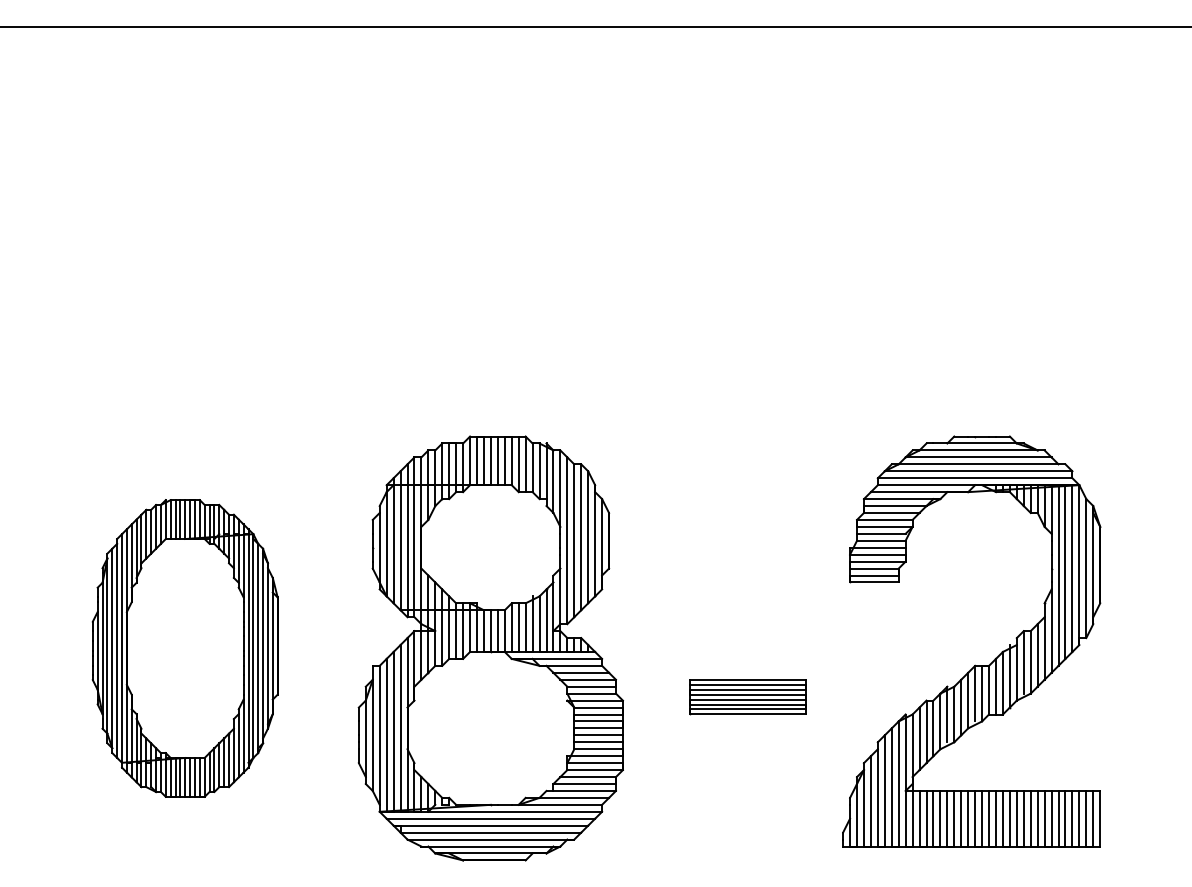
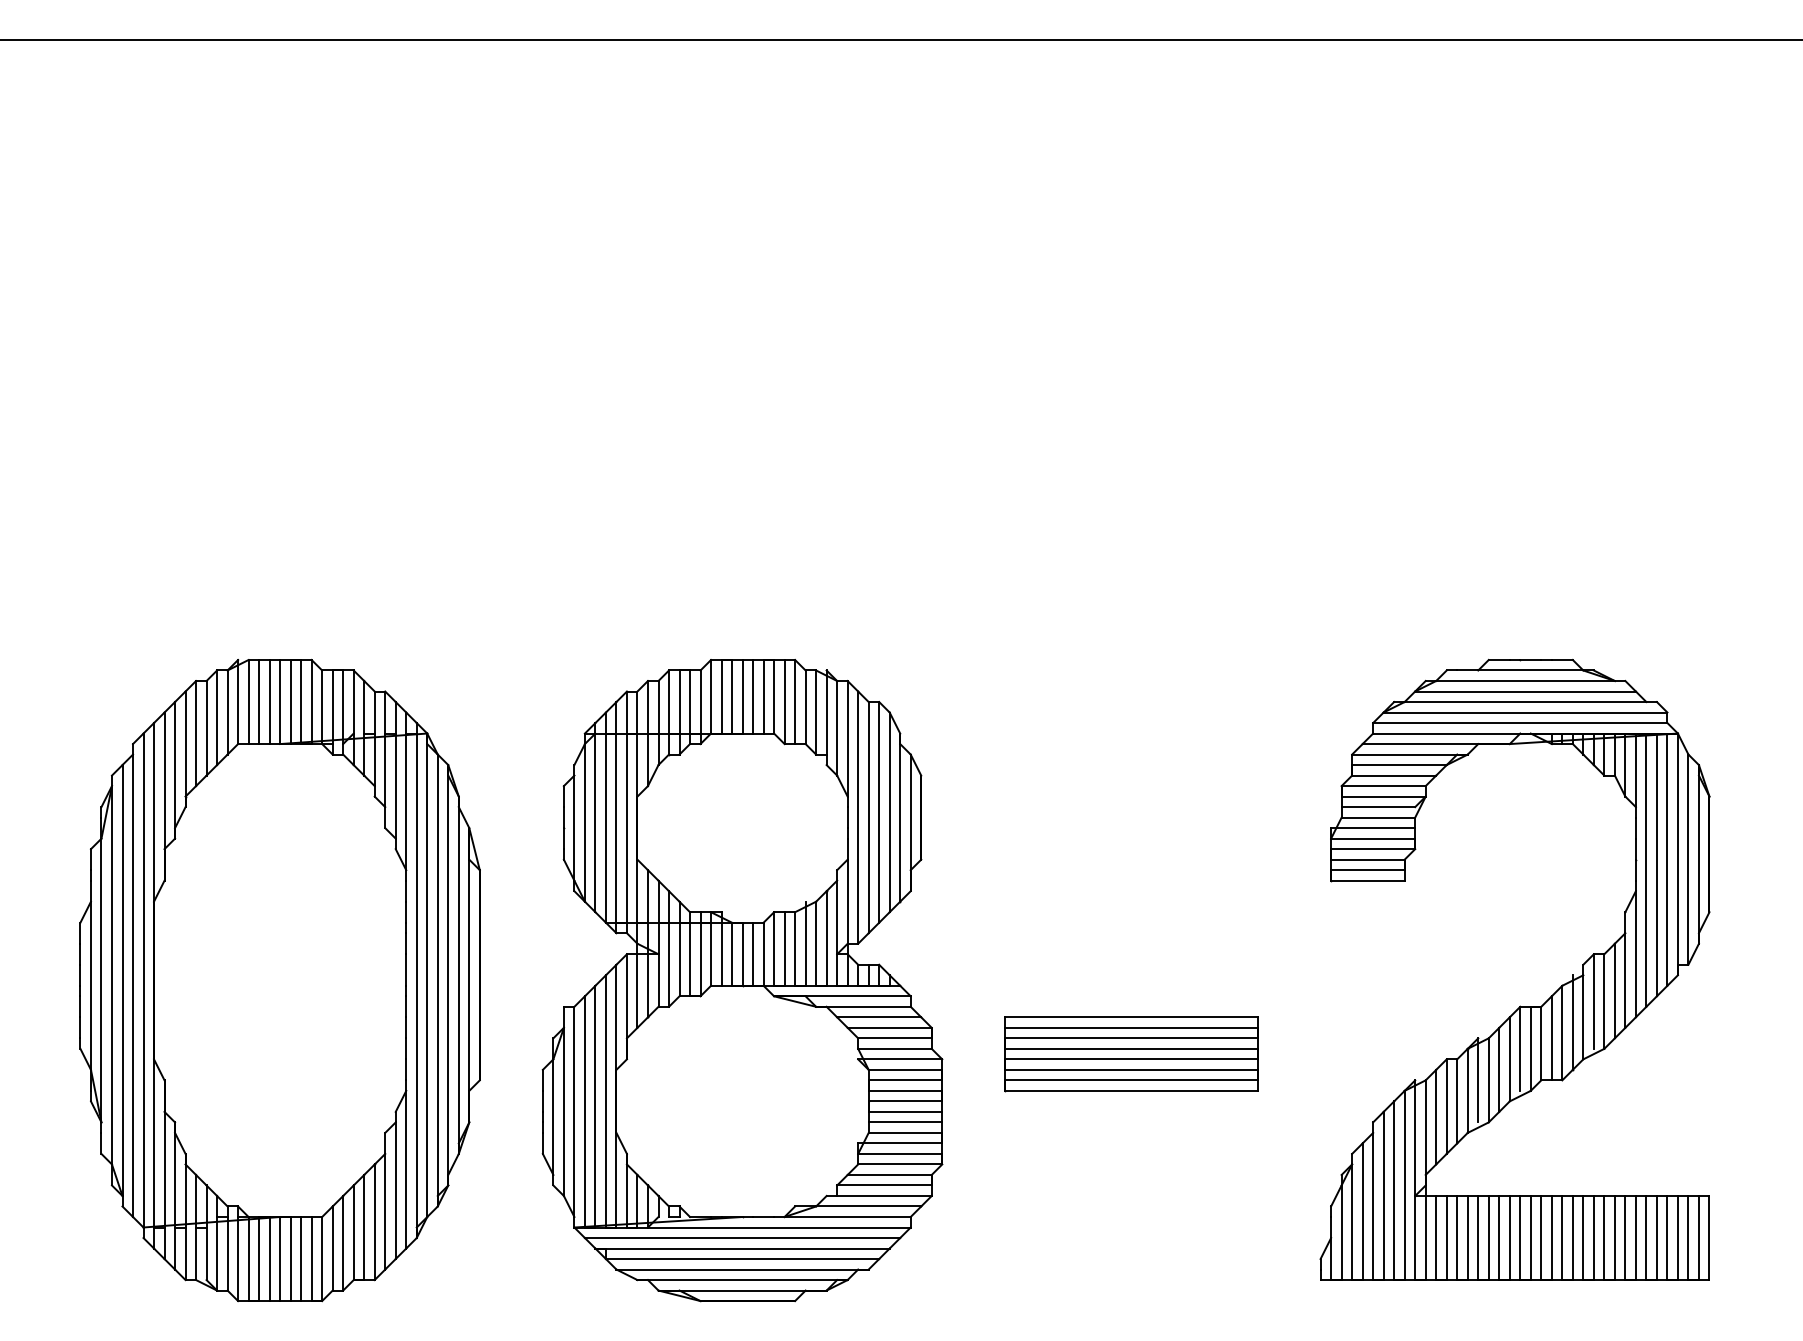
part: (185, 648) -> (280, 980), size x1.43
part: (975, 664) -> (1520, 1004), moved
part: (747, 697) -> (1130, 1054), size x1.43

